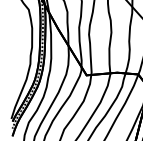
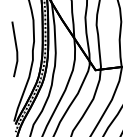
line: (15, 53) -> (15, 48), added

